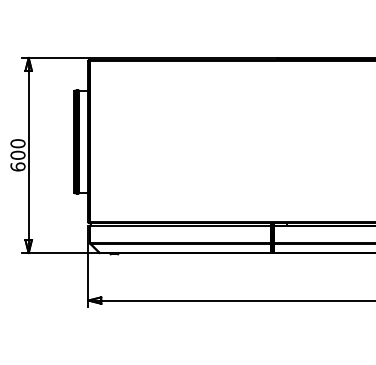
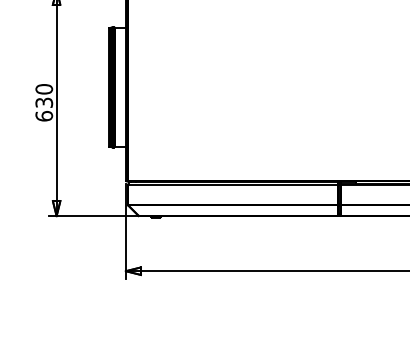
text: (17, 154) -> (43, 101), 600 -> 630

